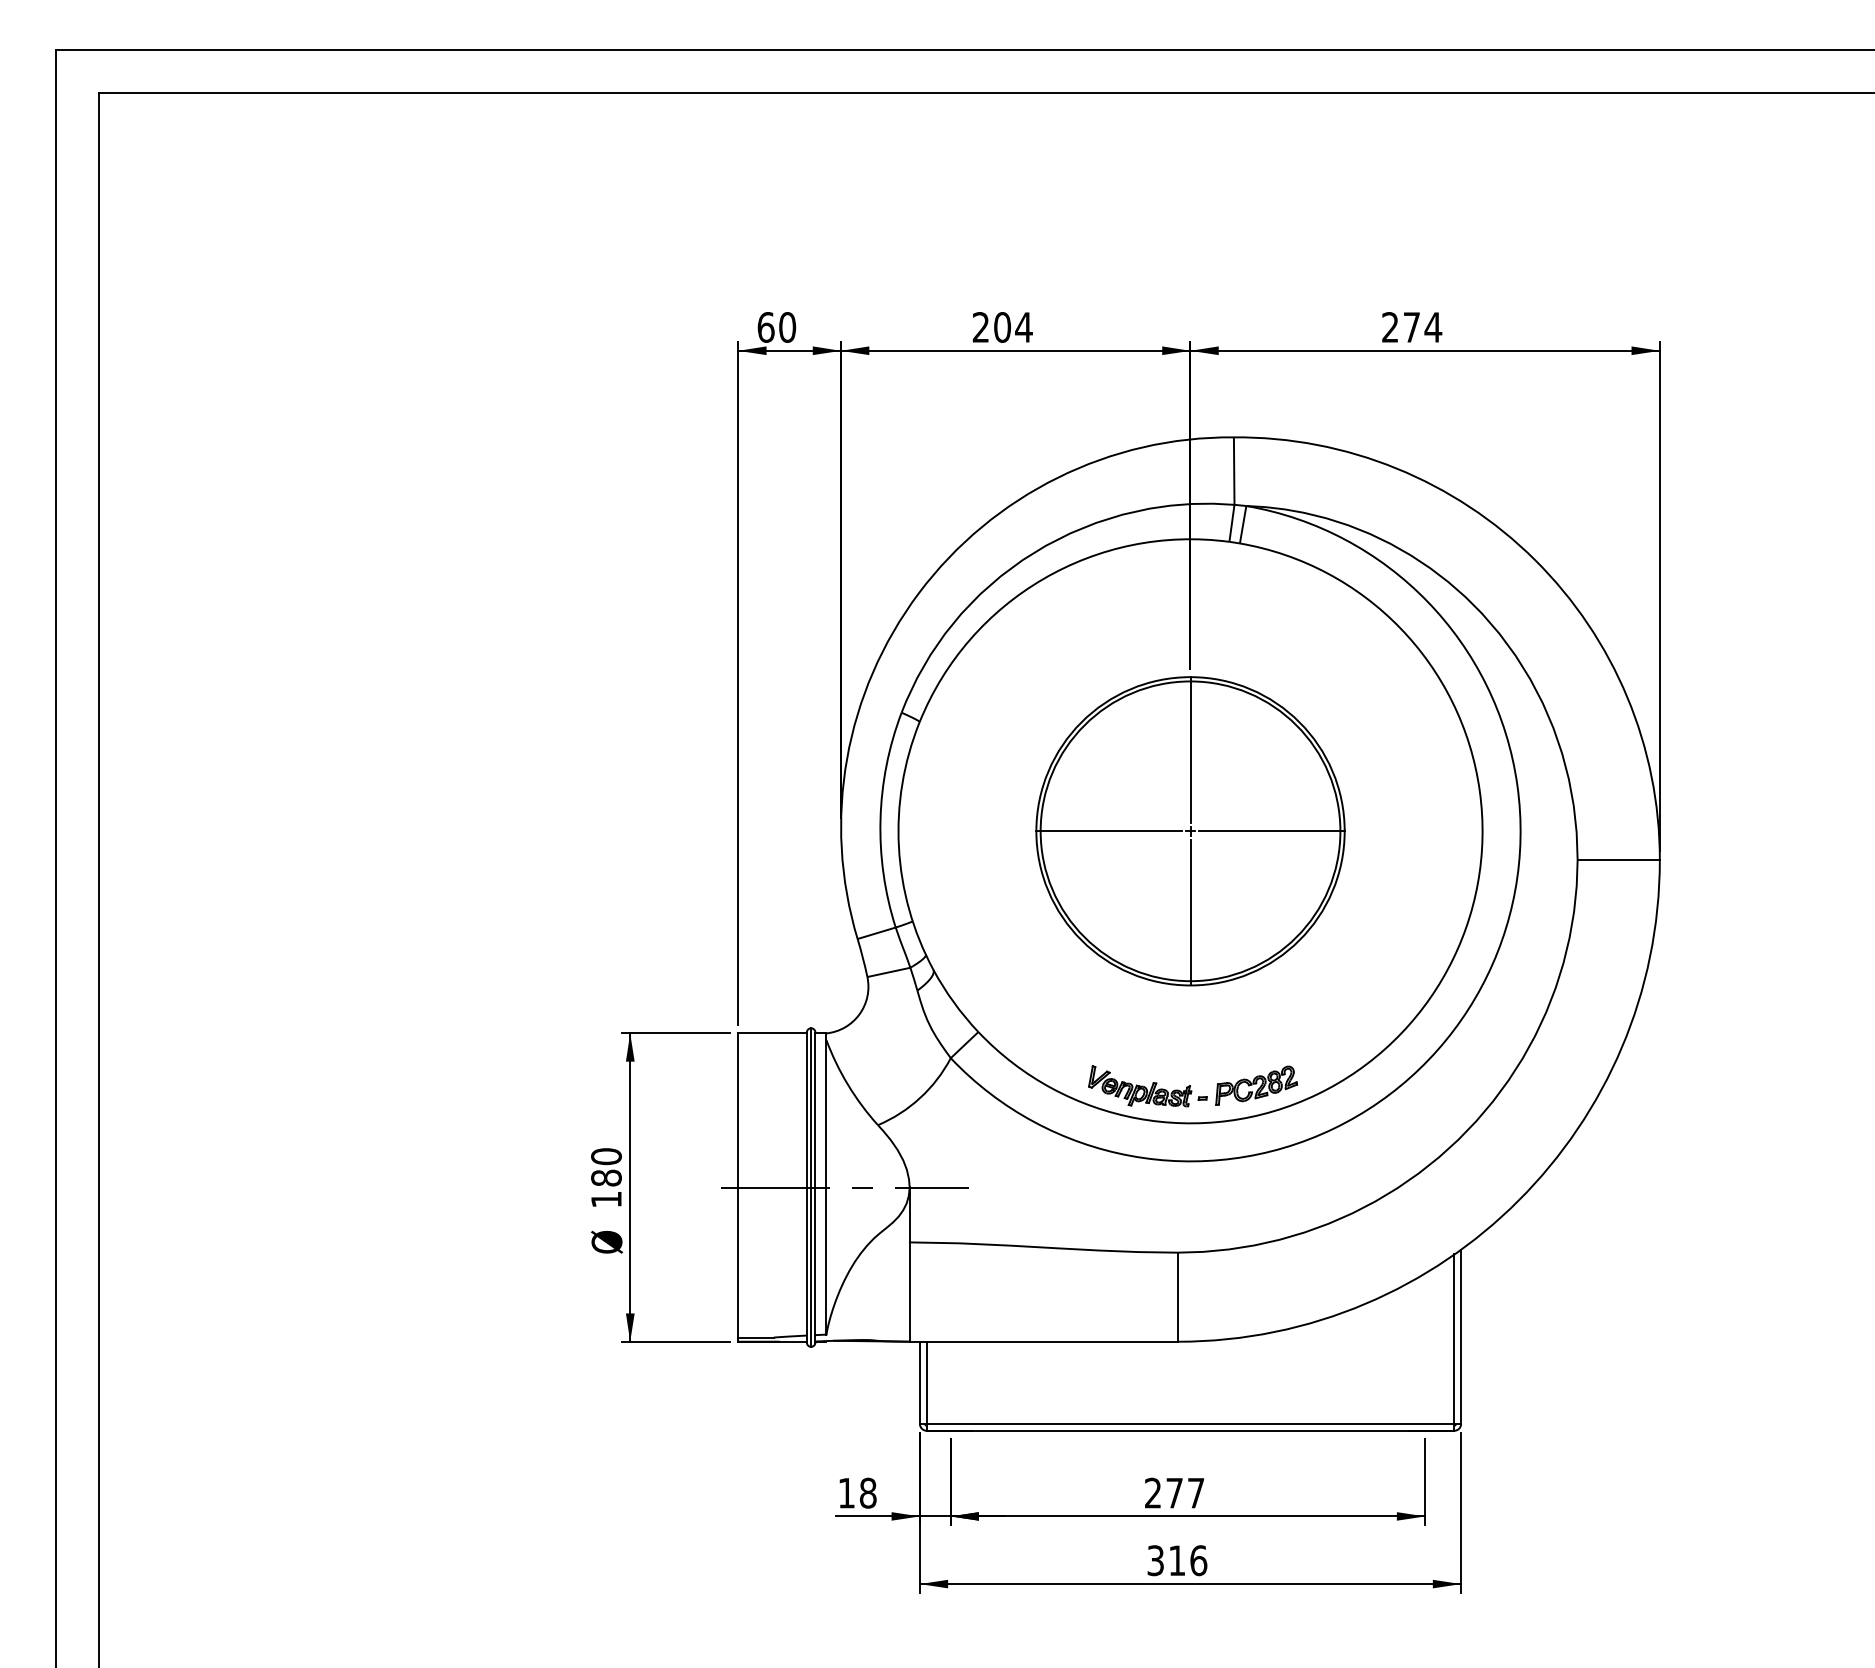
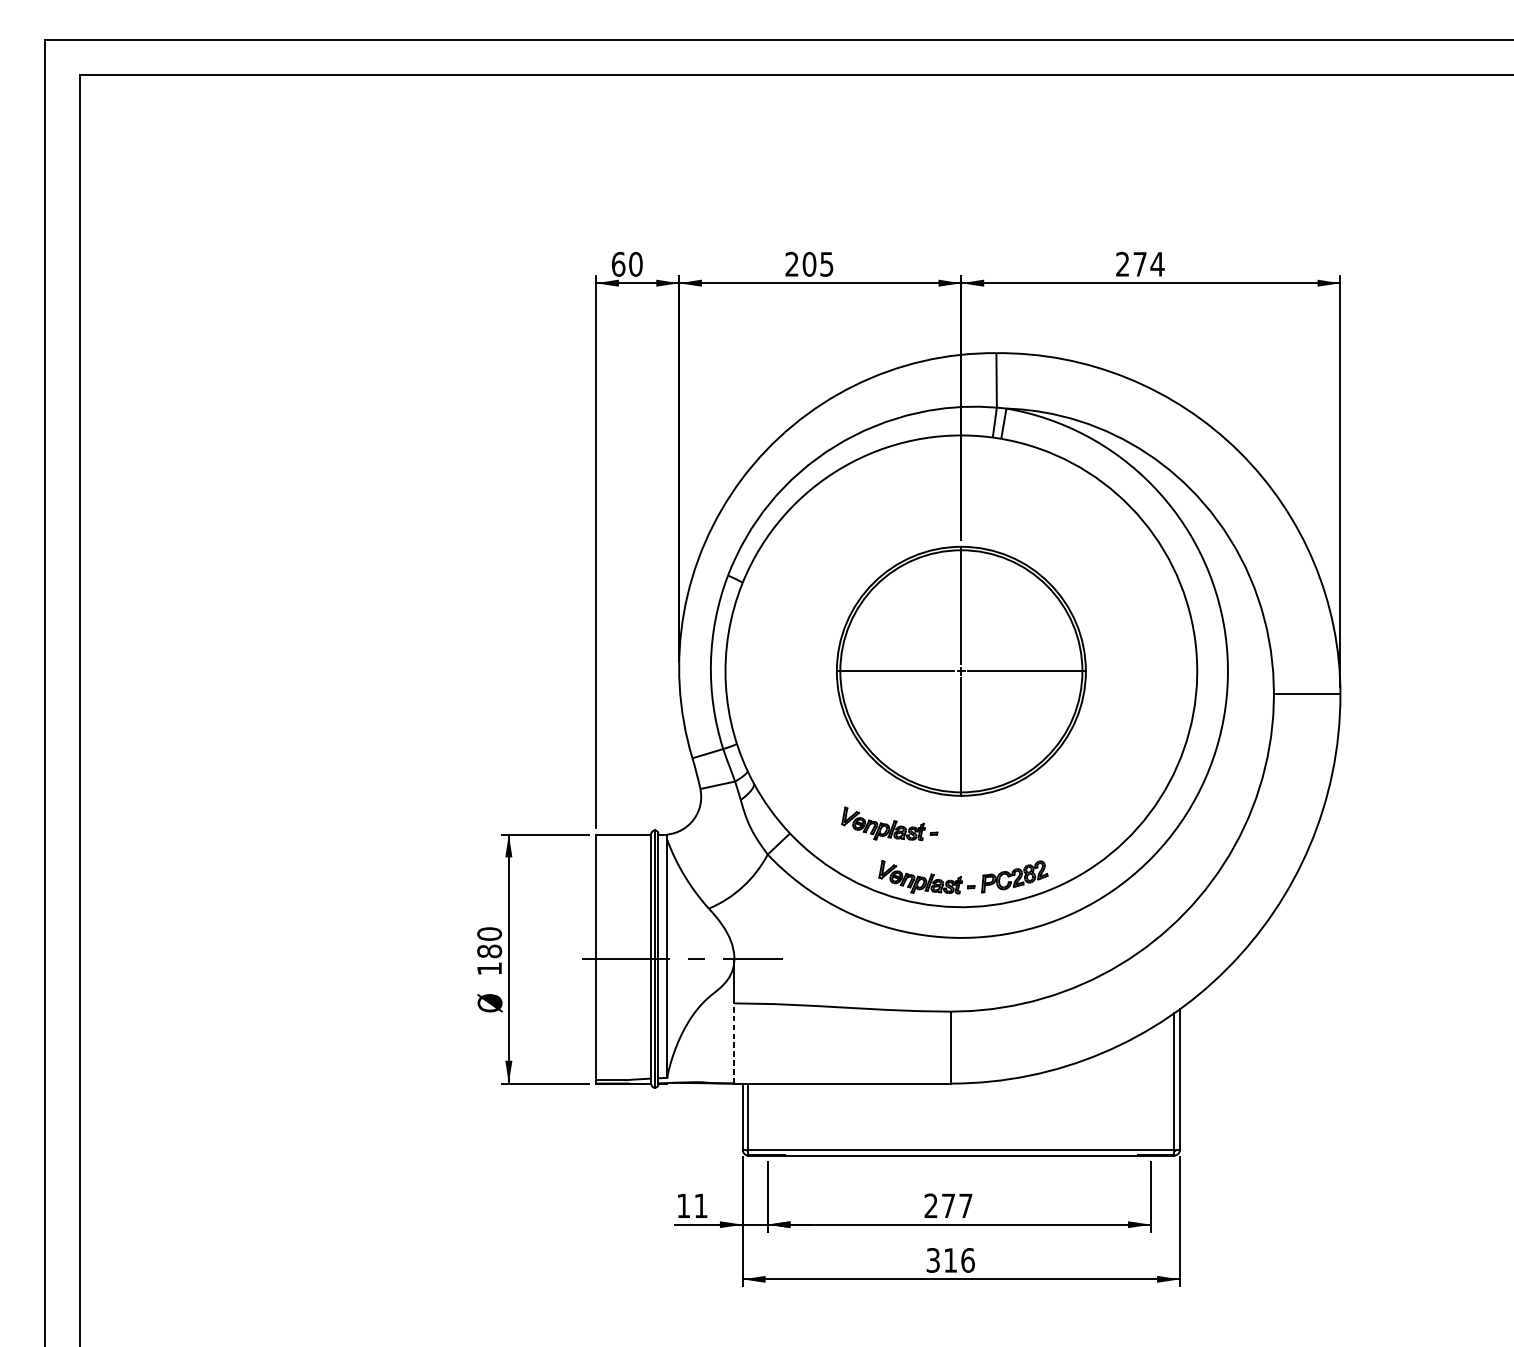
text: (1023, 327) -> (826, 264), 204 -> 205
part: (1101, 1020) -> (889, 824), added
line: (909, 1292) -> (734, 1043), solid -> dashed
text: (867, 1492) -> (700, 1205), 18 -> 11

